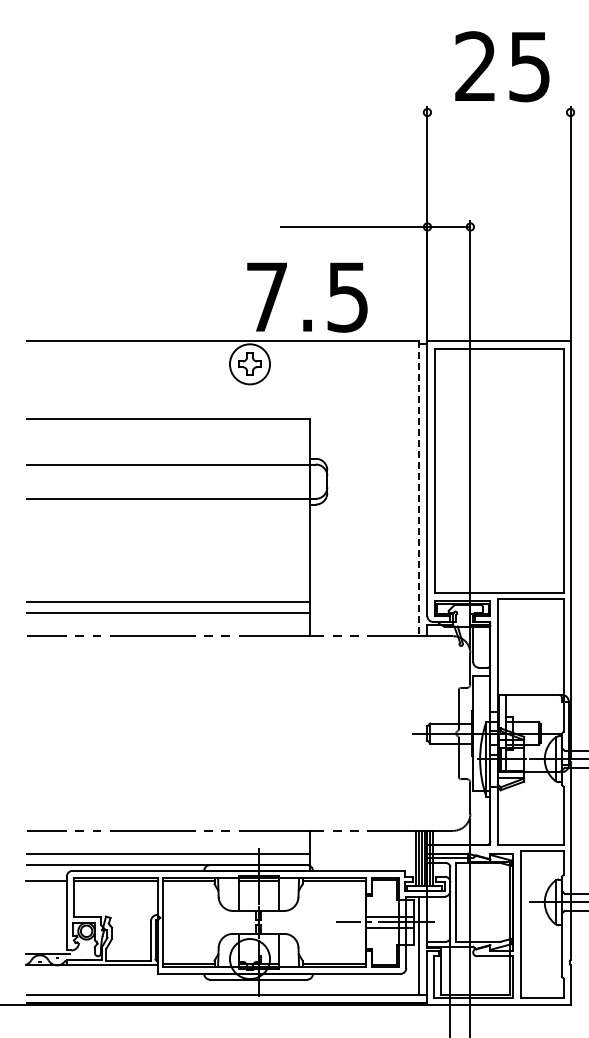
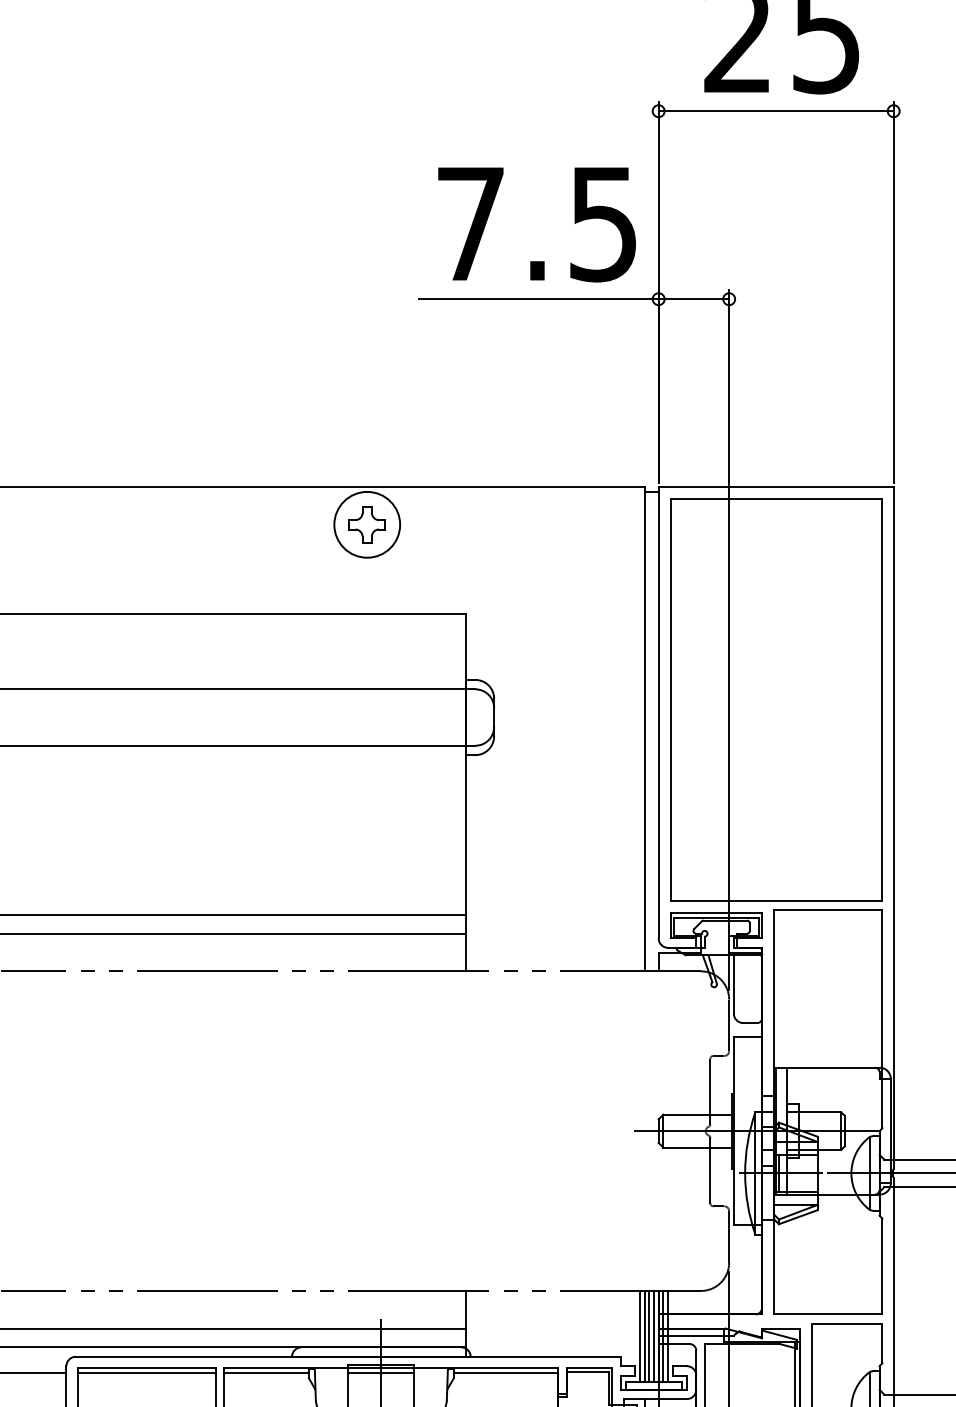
line: (498, 112) -> (775, 111), added
text: (307, 297) -> (537, 224), moved
line: (418, 489) -> (643, 730), dashed -> solid

